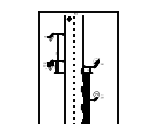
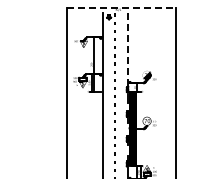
line: (78, 12) -> (122, 7), solid -> dashed
line: (83, 45) -> (128, 53), solid -> dashed

